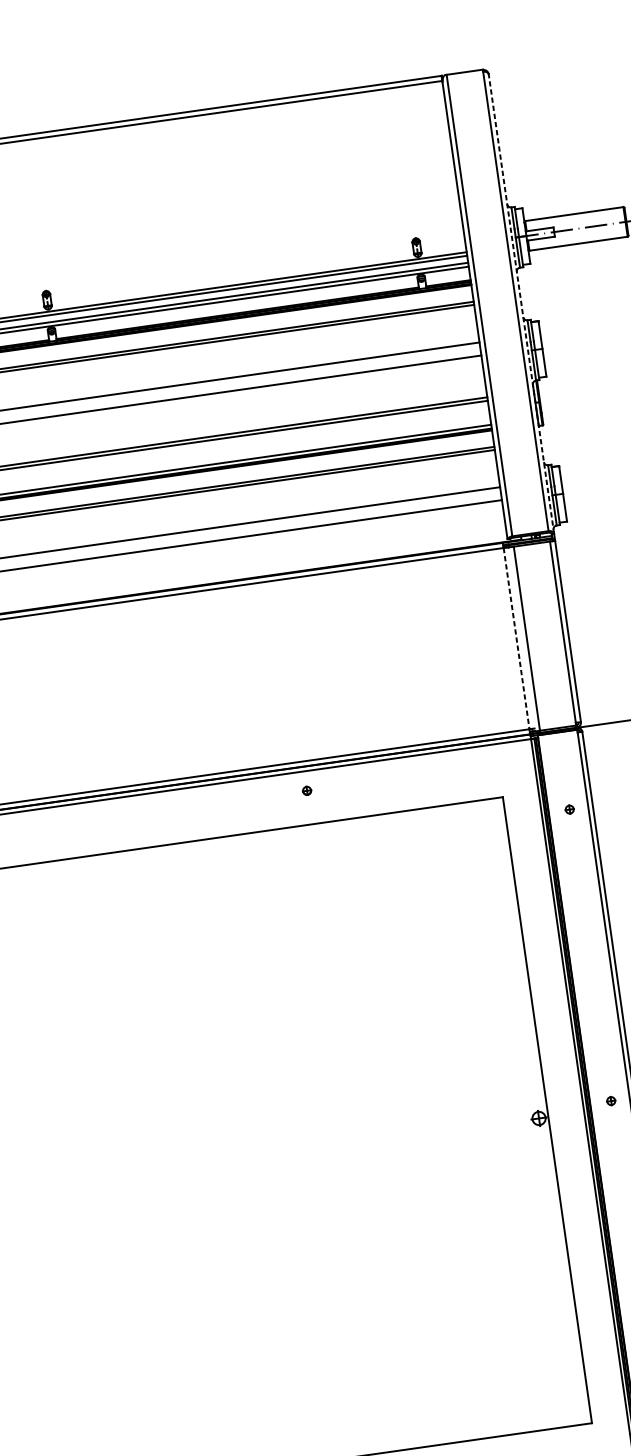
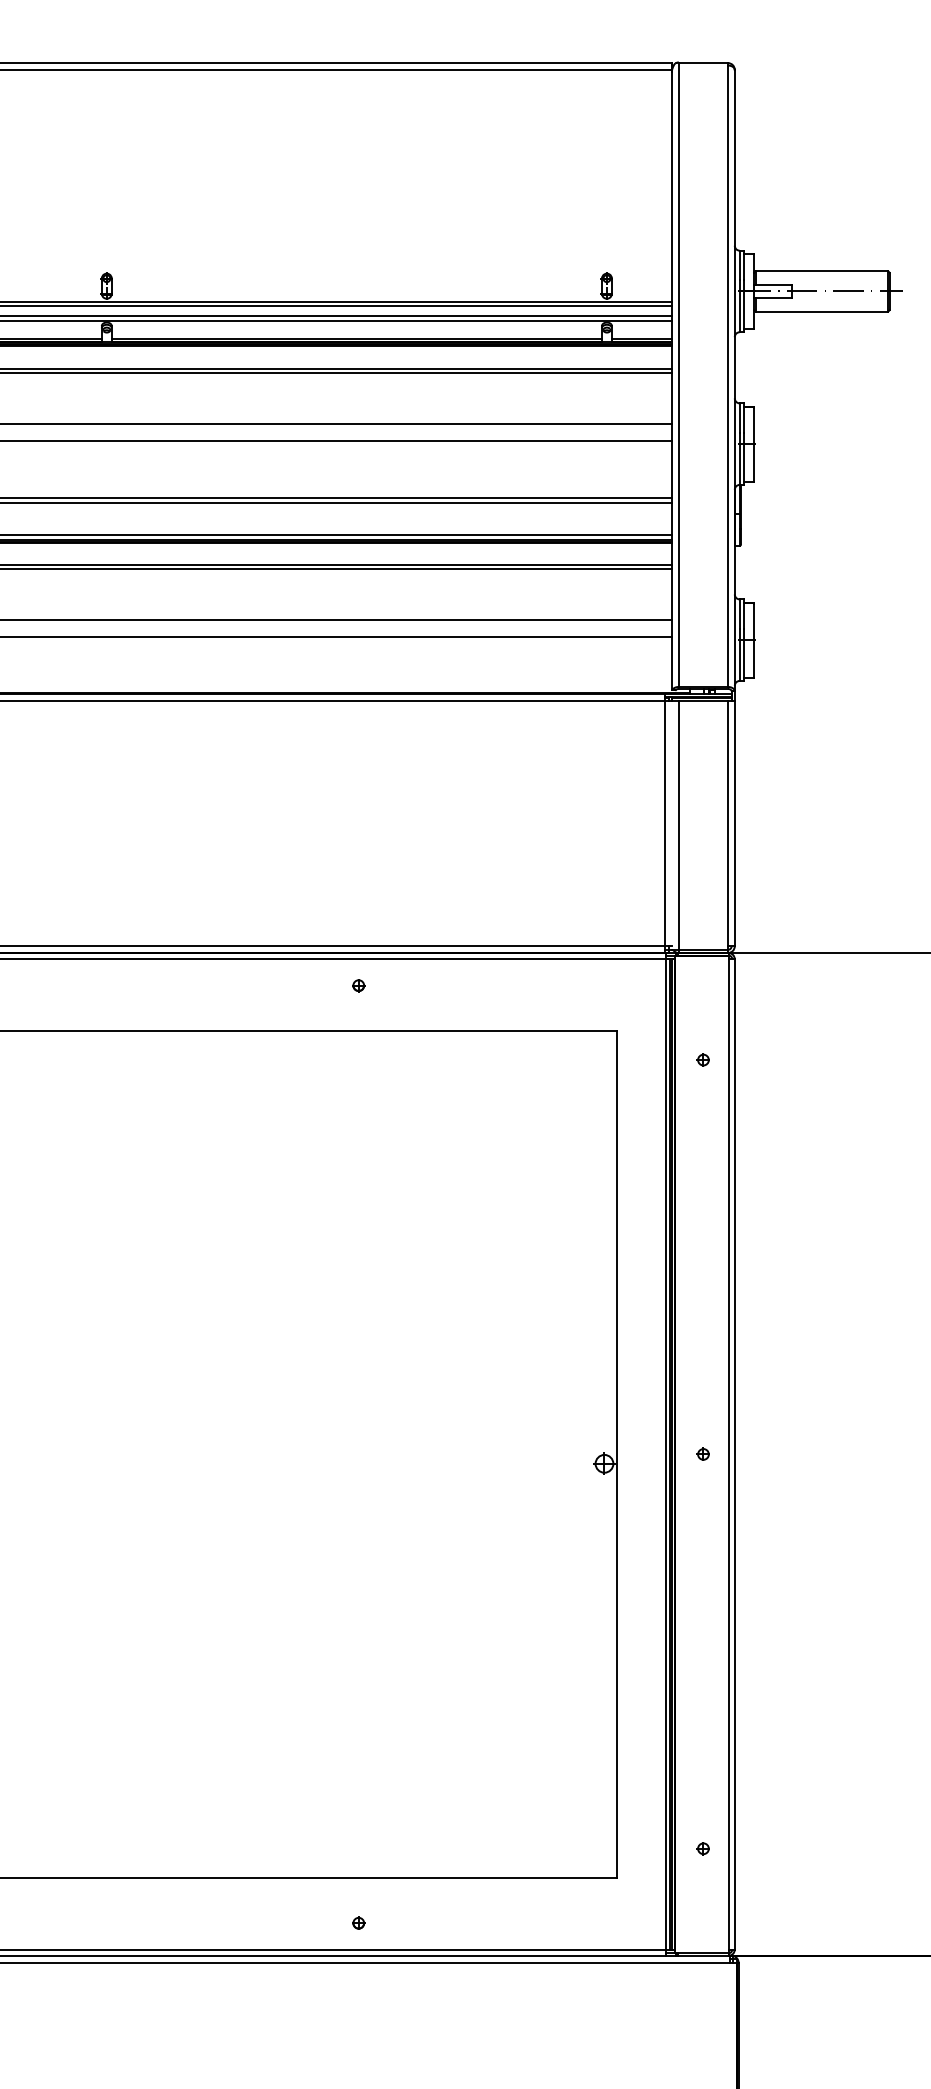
line: (521, 303) -> (734, 380), dashed -> solid
line: (516, 638) -> (665, 823), dashed -> solid

